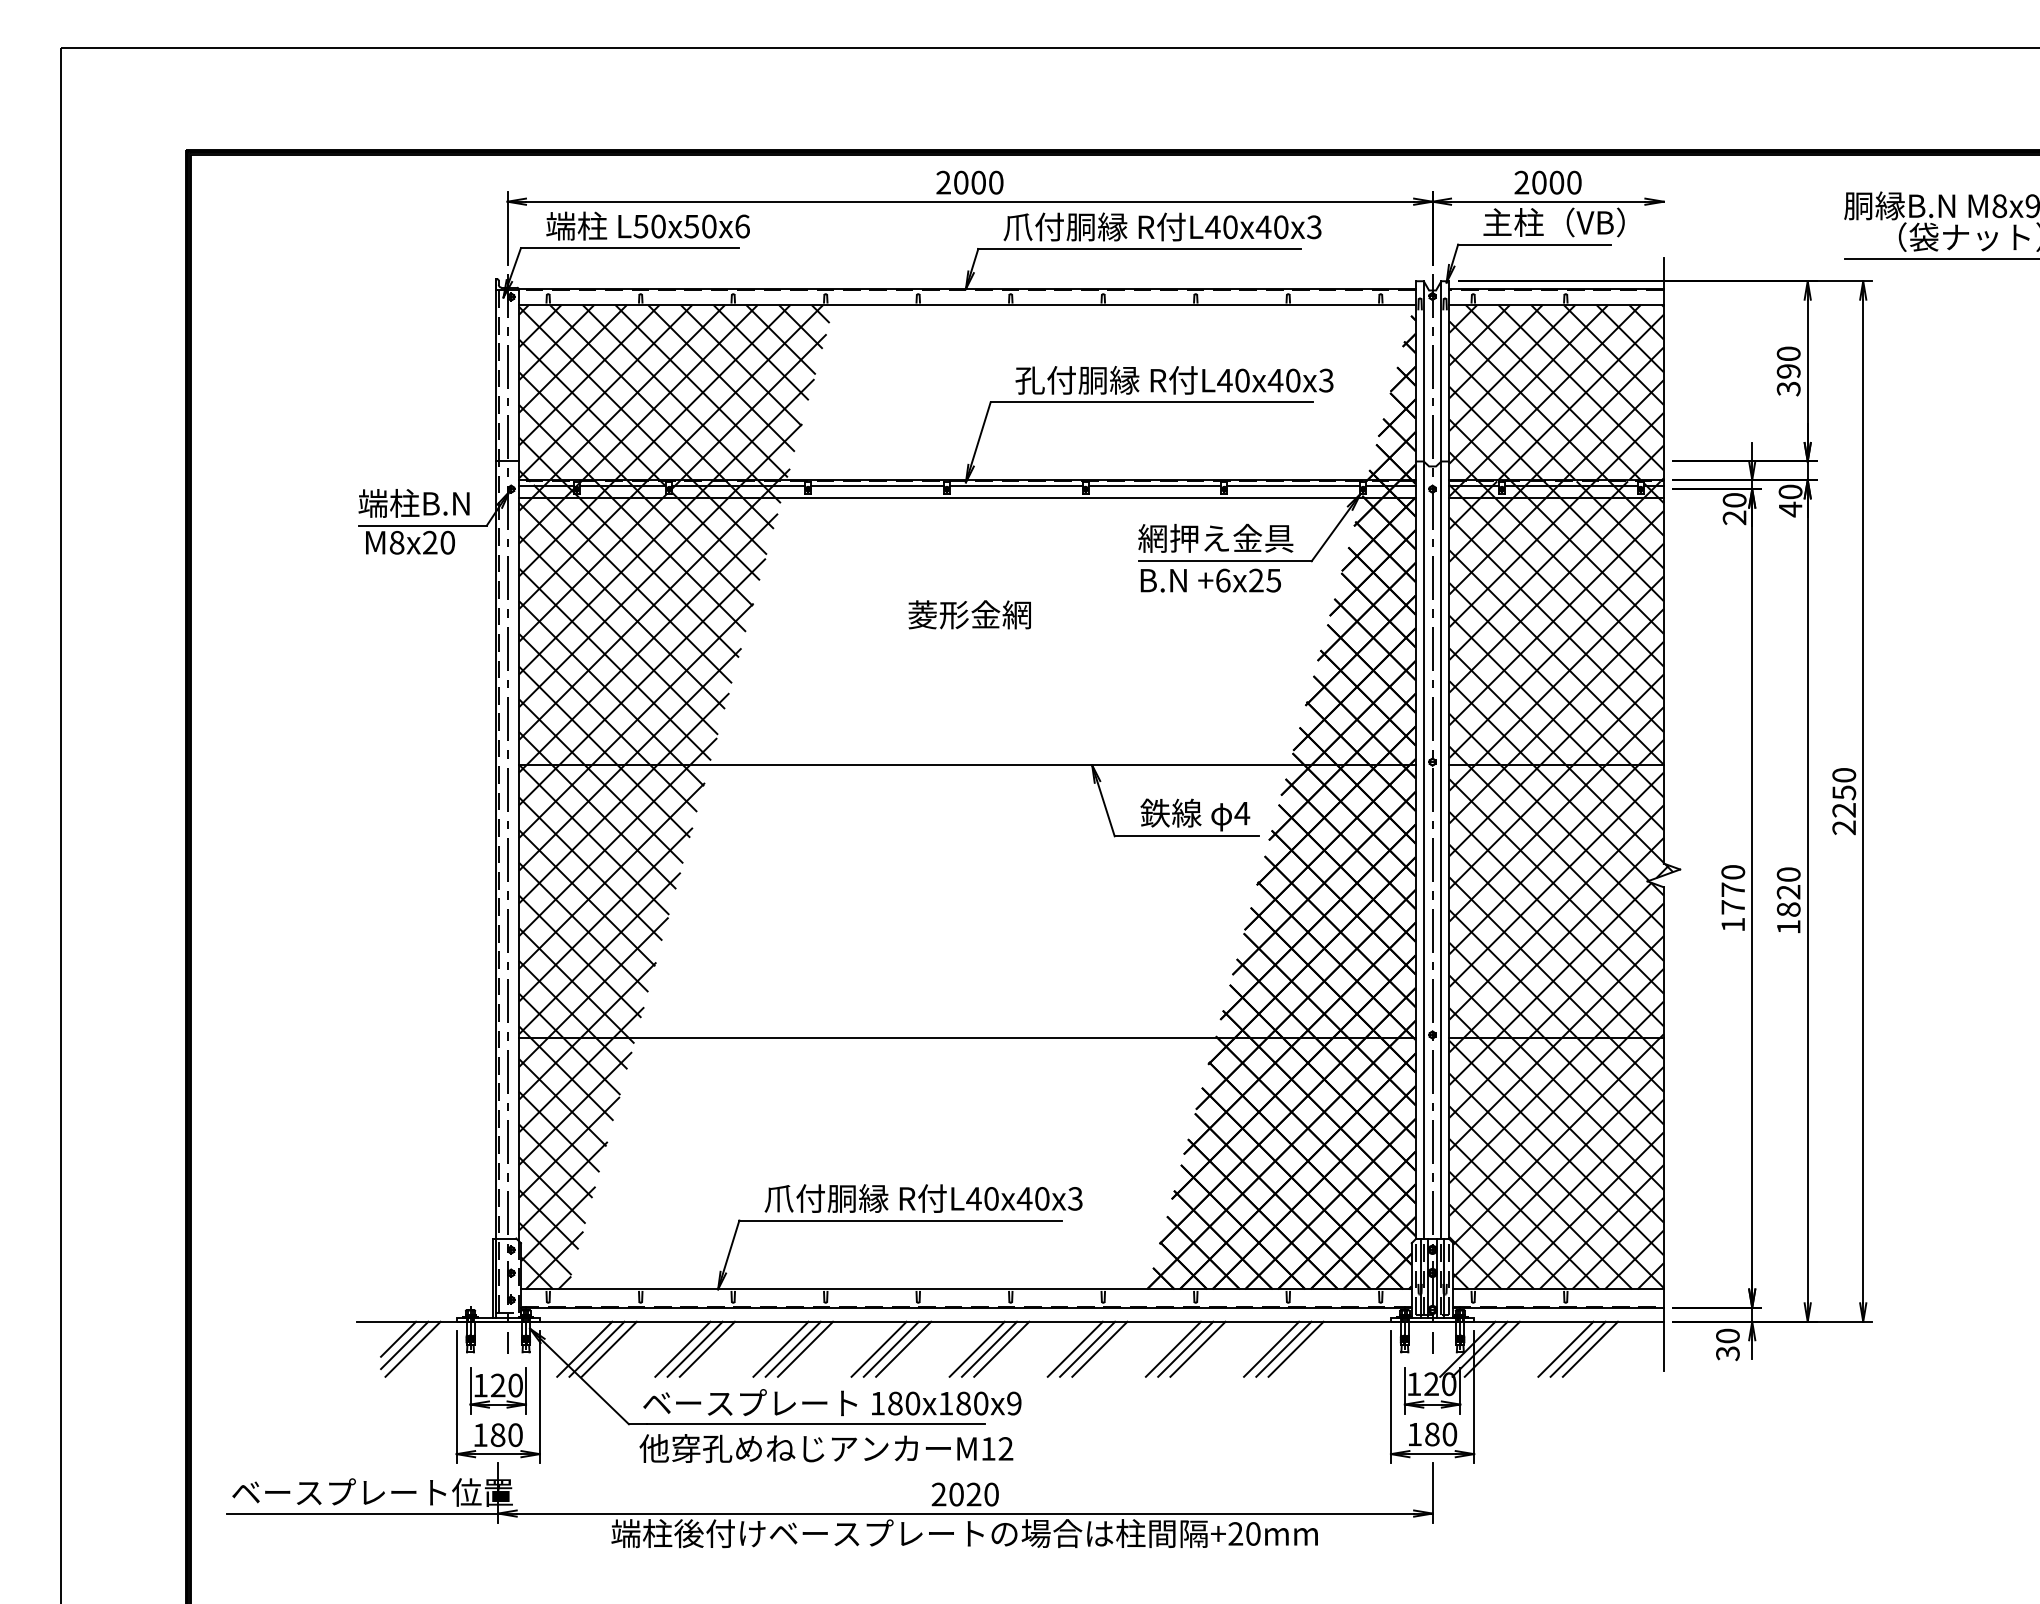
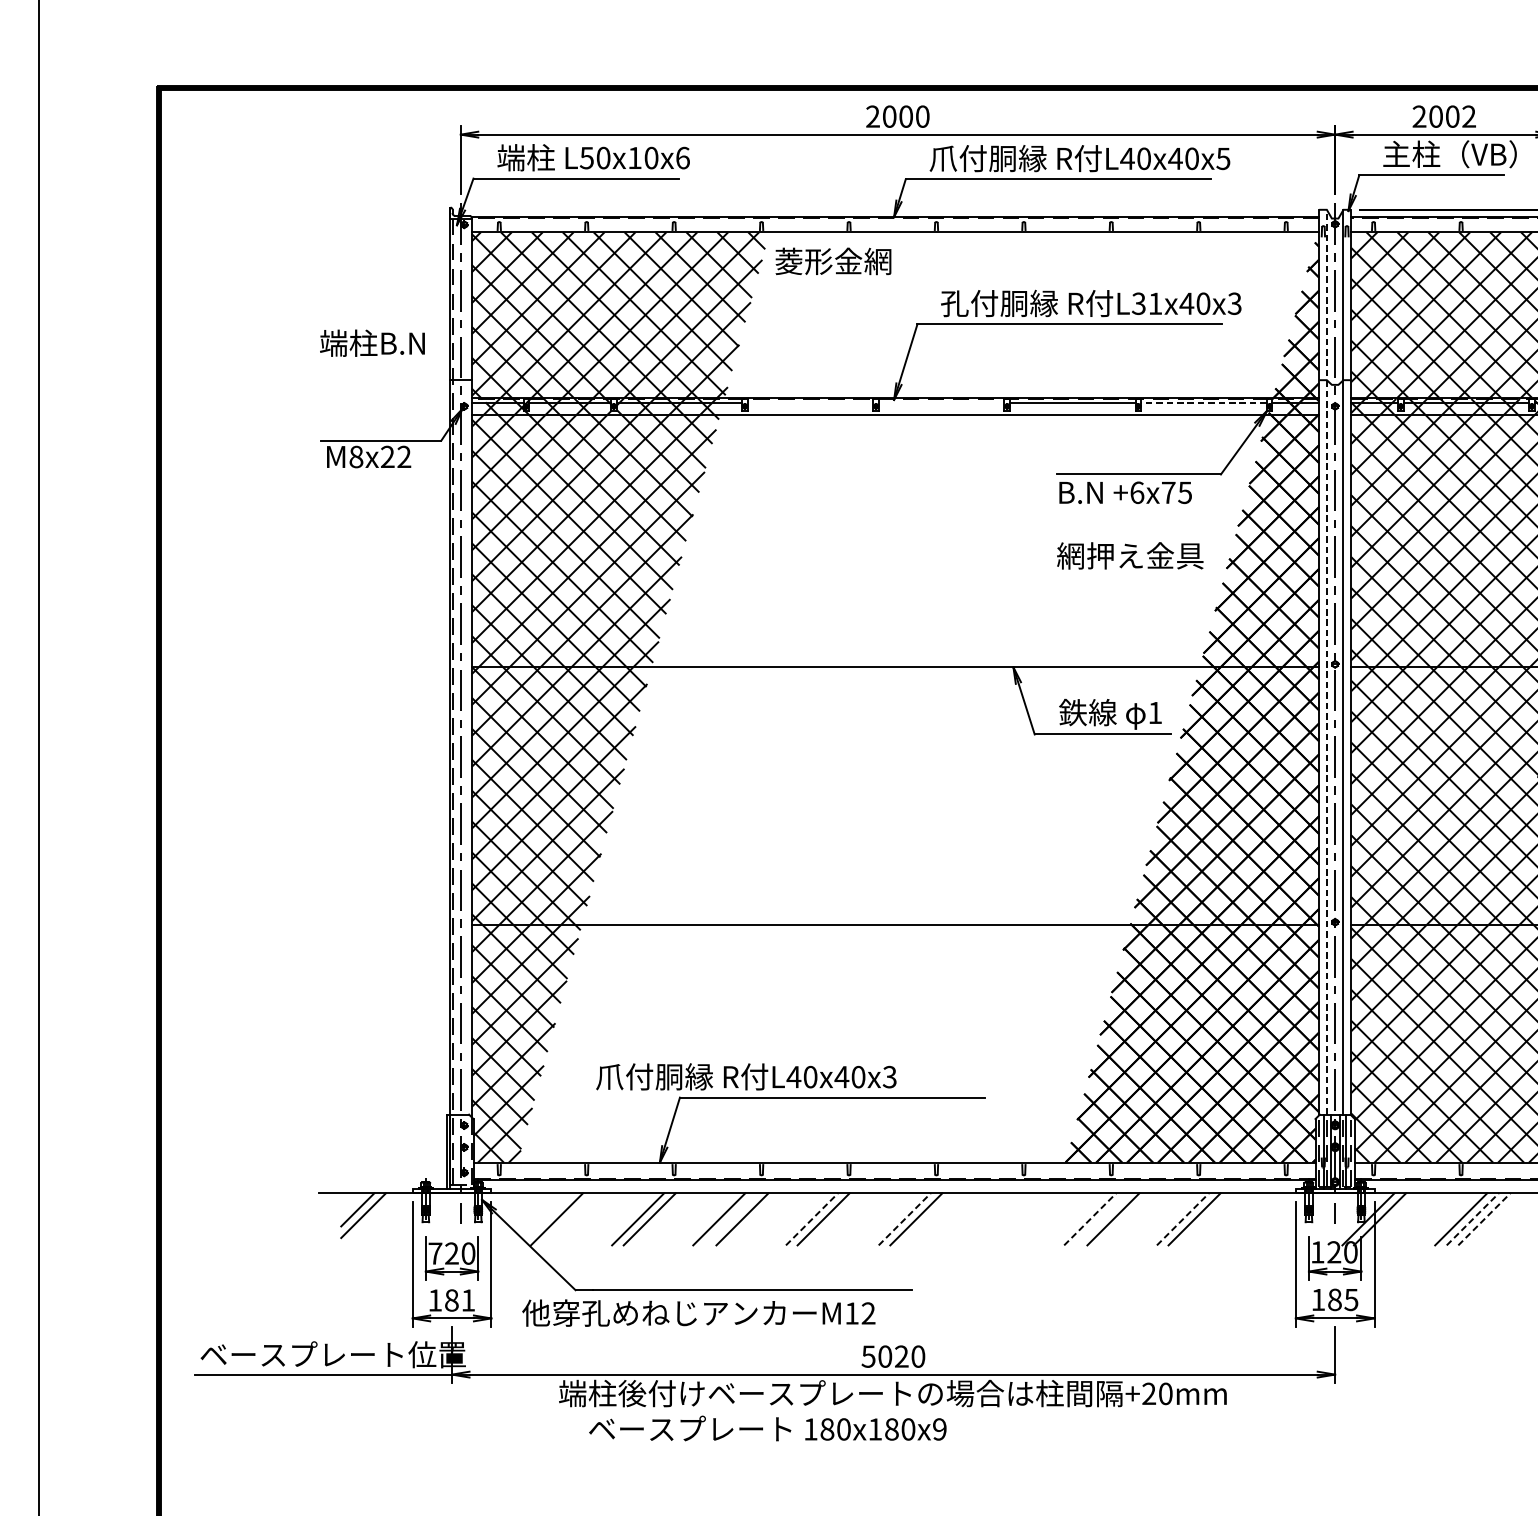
text: (1574, 182) -> (1469, 116), 2000 -> 2002
text: (691, 226) -> (634, 158), L50x50x6 -> L50x10x6
text: (1314, 226) -> (1223, 158), L40x40x3 -> L40x40x5
text: (1233, 380) -> (1146, 303), L40x40x3 -> L31x40x3
line: (877, 485) -> (810, 402), removed
line: (1015, 485) -> (940, 402), removed
line: (1293, 485) -> (1203, 402), solid -> dashed
text: (413, 503) -> (371, 343), moved
text: (1215, 537) -> (1129, 555), moved
text: (447, 542) -> (404, 456), M8x20 -> M8x22
text: (1256, 580) -> (1168, 492), +6x25 -> +6x75
text: (969, 614) -> (833, 261), moved
line: (1423, 759) -> (1326, 661), solid -> dashed
text: (1242, 813) -> (1155, 712), 4 -> 1
text: (923, 1198) -> (746, 1076), moved
line: (412, 1348) -> (370, 1218), removed
line: (584, 1348) -> (533, 1218), removed
line: (596, 1348) -> (544, 1218), removed
line: (682, 1348) -> (626, 1218), removed
line: (792, 1348) -> (730, 1218), removed
line: (903, 1348) -> (835, 1218), removed
line: (1001, 1348) -> (927, 1218), removed
line: (1074, 1348) -> (996, 1218), removed
line: (1087, 1348) -> (1008, 1218), removed
line: (1099, 1348) -> (1020, 1218), removed
line: (1185, 1348) -> (1101, 1218), removed
line: (1295, 1348) -> (1205, 1218), removed
line: (1491, 1348) -> (1390, 1218), removed
line: (879, 1349) -> (812, 1219), solid -> dashed
line: (977, 1349) -> (905, 1219), solid -> dashed
line: (1173, 1349) -> (1090, 1219), solid -> dashed
line: (1271, 1349) -> (1182, 1219), solid -> dashed
line: (1578, 1349) -> (1473, 1219), solid -> dashed
line: (1590, 1349) -> (1484, 1219), solid -> dashed
text: (480, 1385) -> (435, 1253), 120 -> 720
text: (832, 1402) -> (767, 1428), moved
text: (1449, 1434) -> (1351, 1299), 180 -> 185
text: (515, 1435) -> (468, 1300), 180 -> 181
text: (826, 1448) -> (698, 1313), moved
text: (938, 1494) -> (868, 1356), 2020 -> 5020

